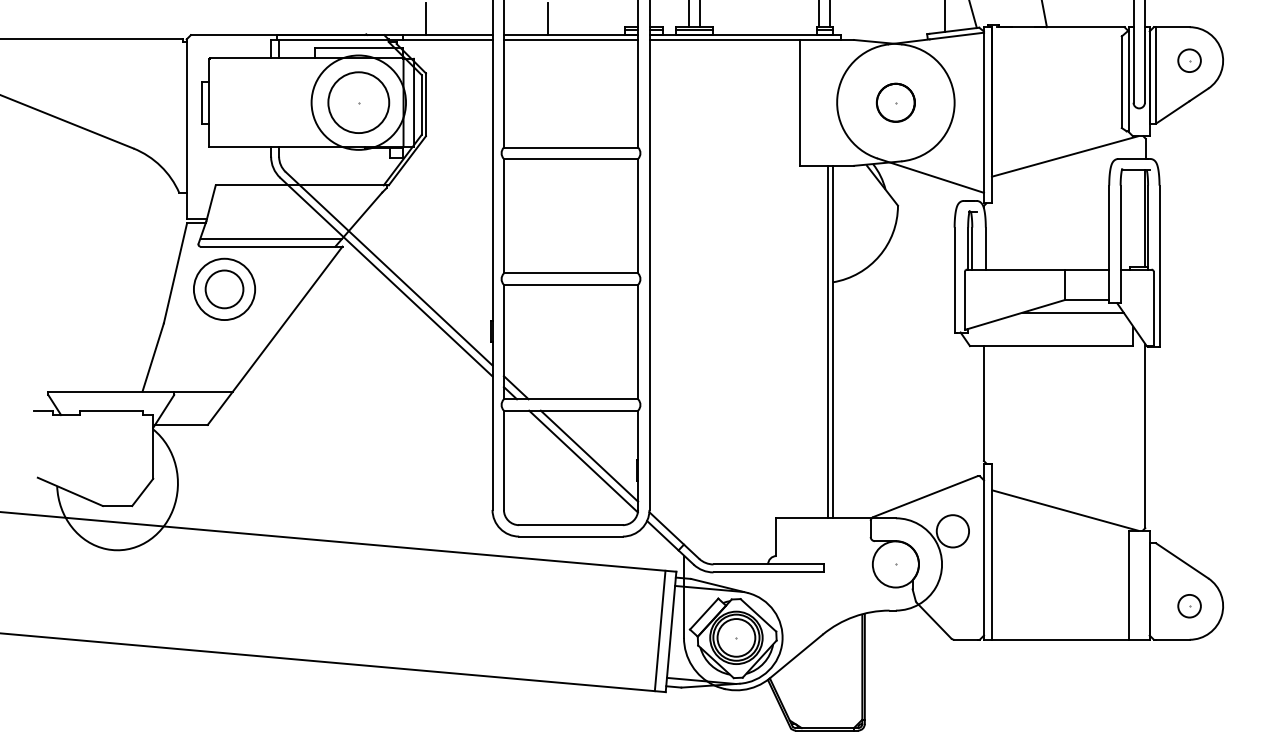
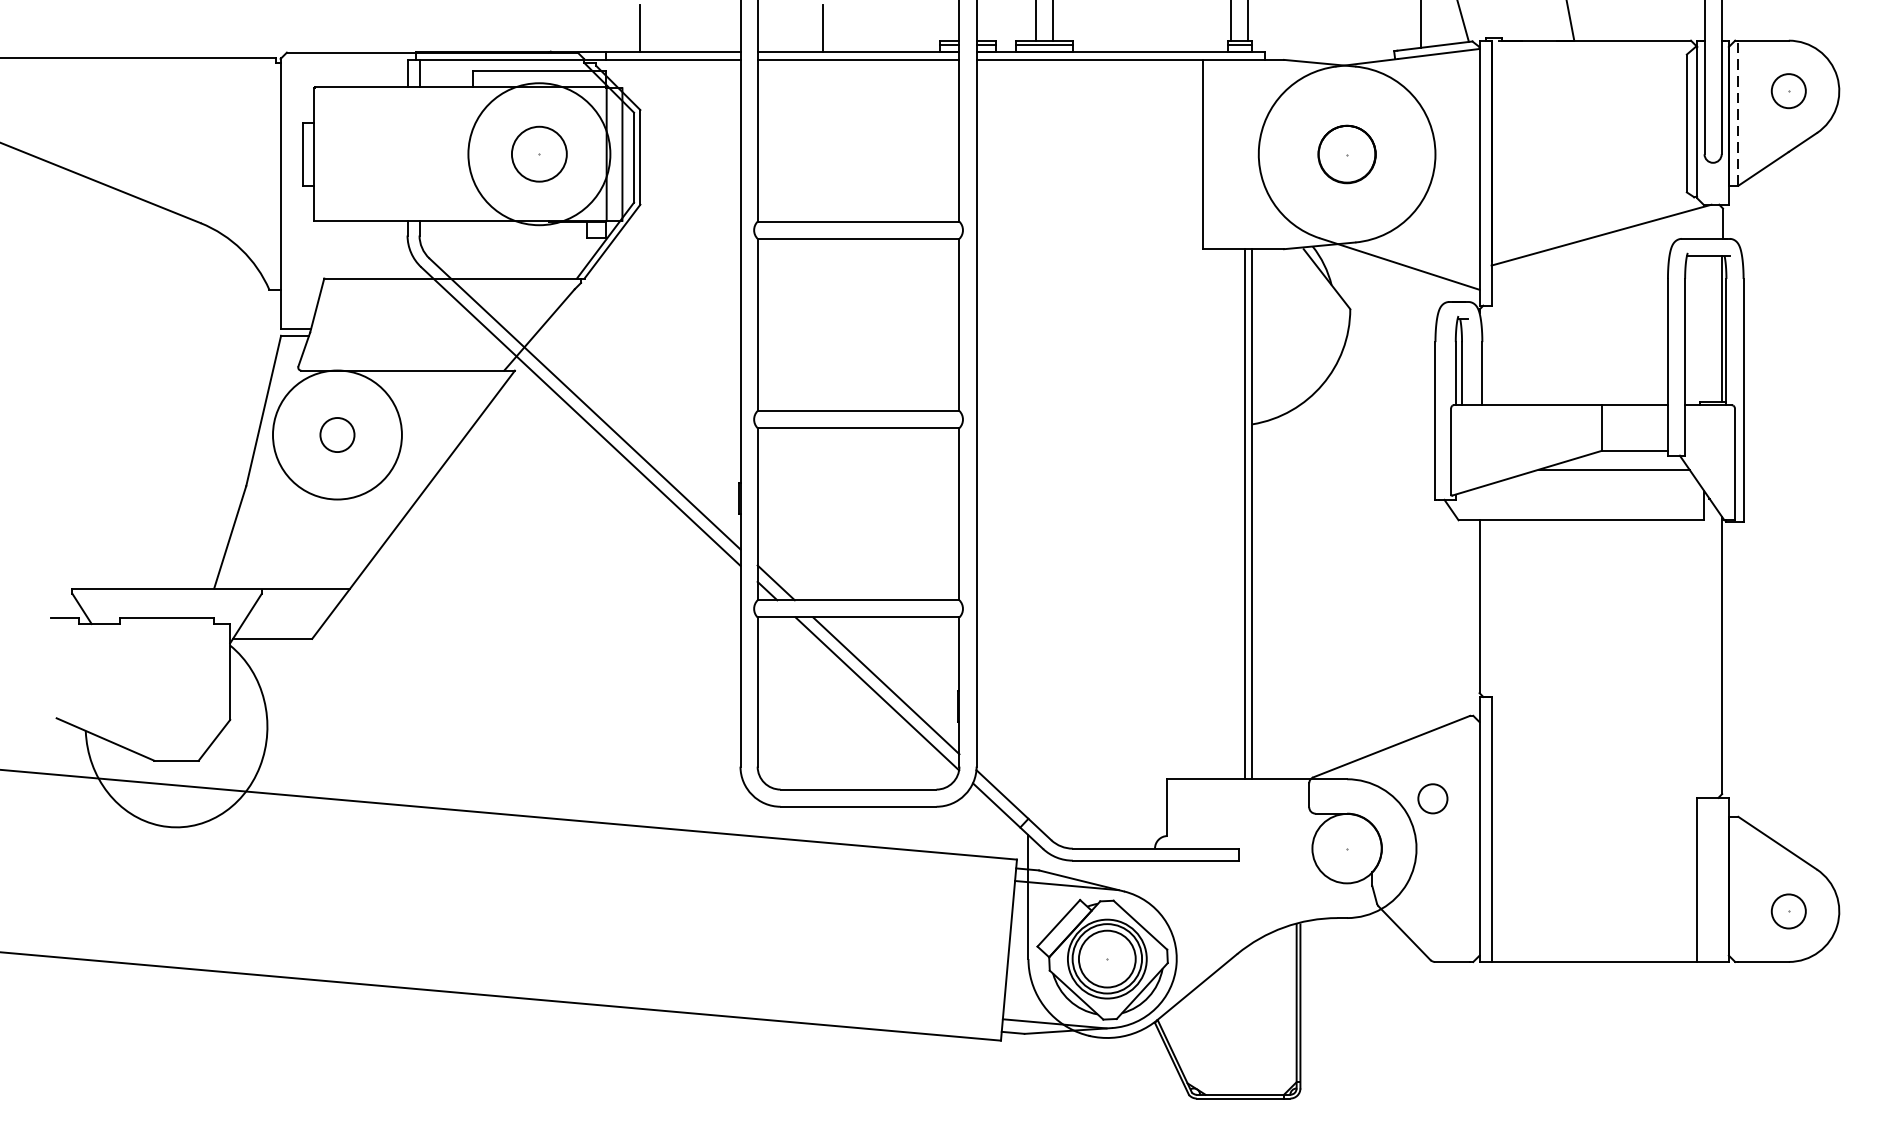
line: (1155, 74) -> (1737, 111), solid -> dashed
circle: (358, 102) -> (538, 153), size x0.6
line: (271, 239) -> (408, 359), removed
circle: (224, 289) -> (337, 435), size x0.6
circle: (224, 289) -> (337, 435), size x1.4
line: (1065, 510) -> (1602, 767), removed
circle: (952, 531) -> (1432, 799), size x0.6
line: (659, 630) -> (991, 947), removed

